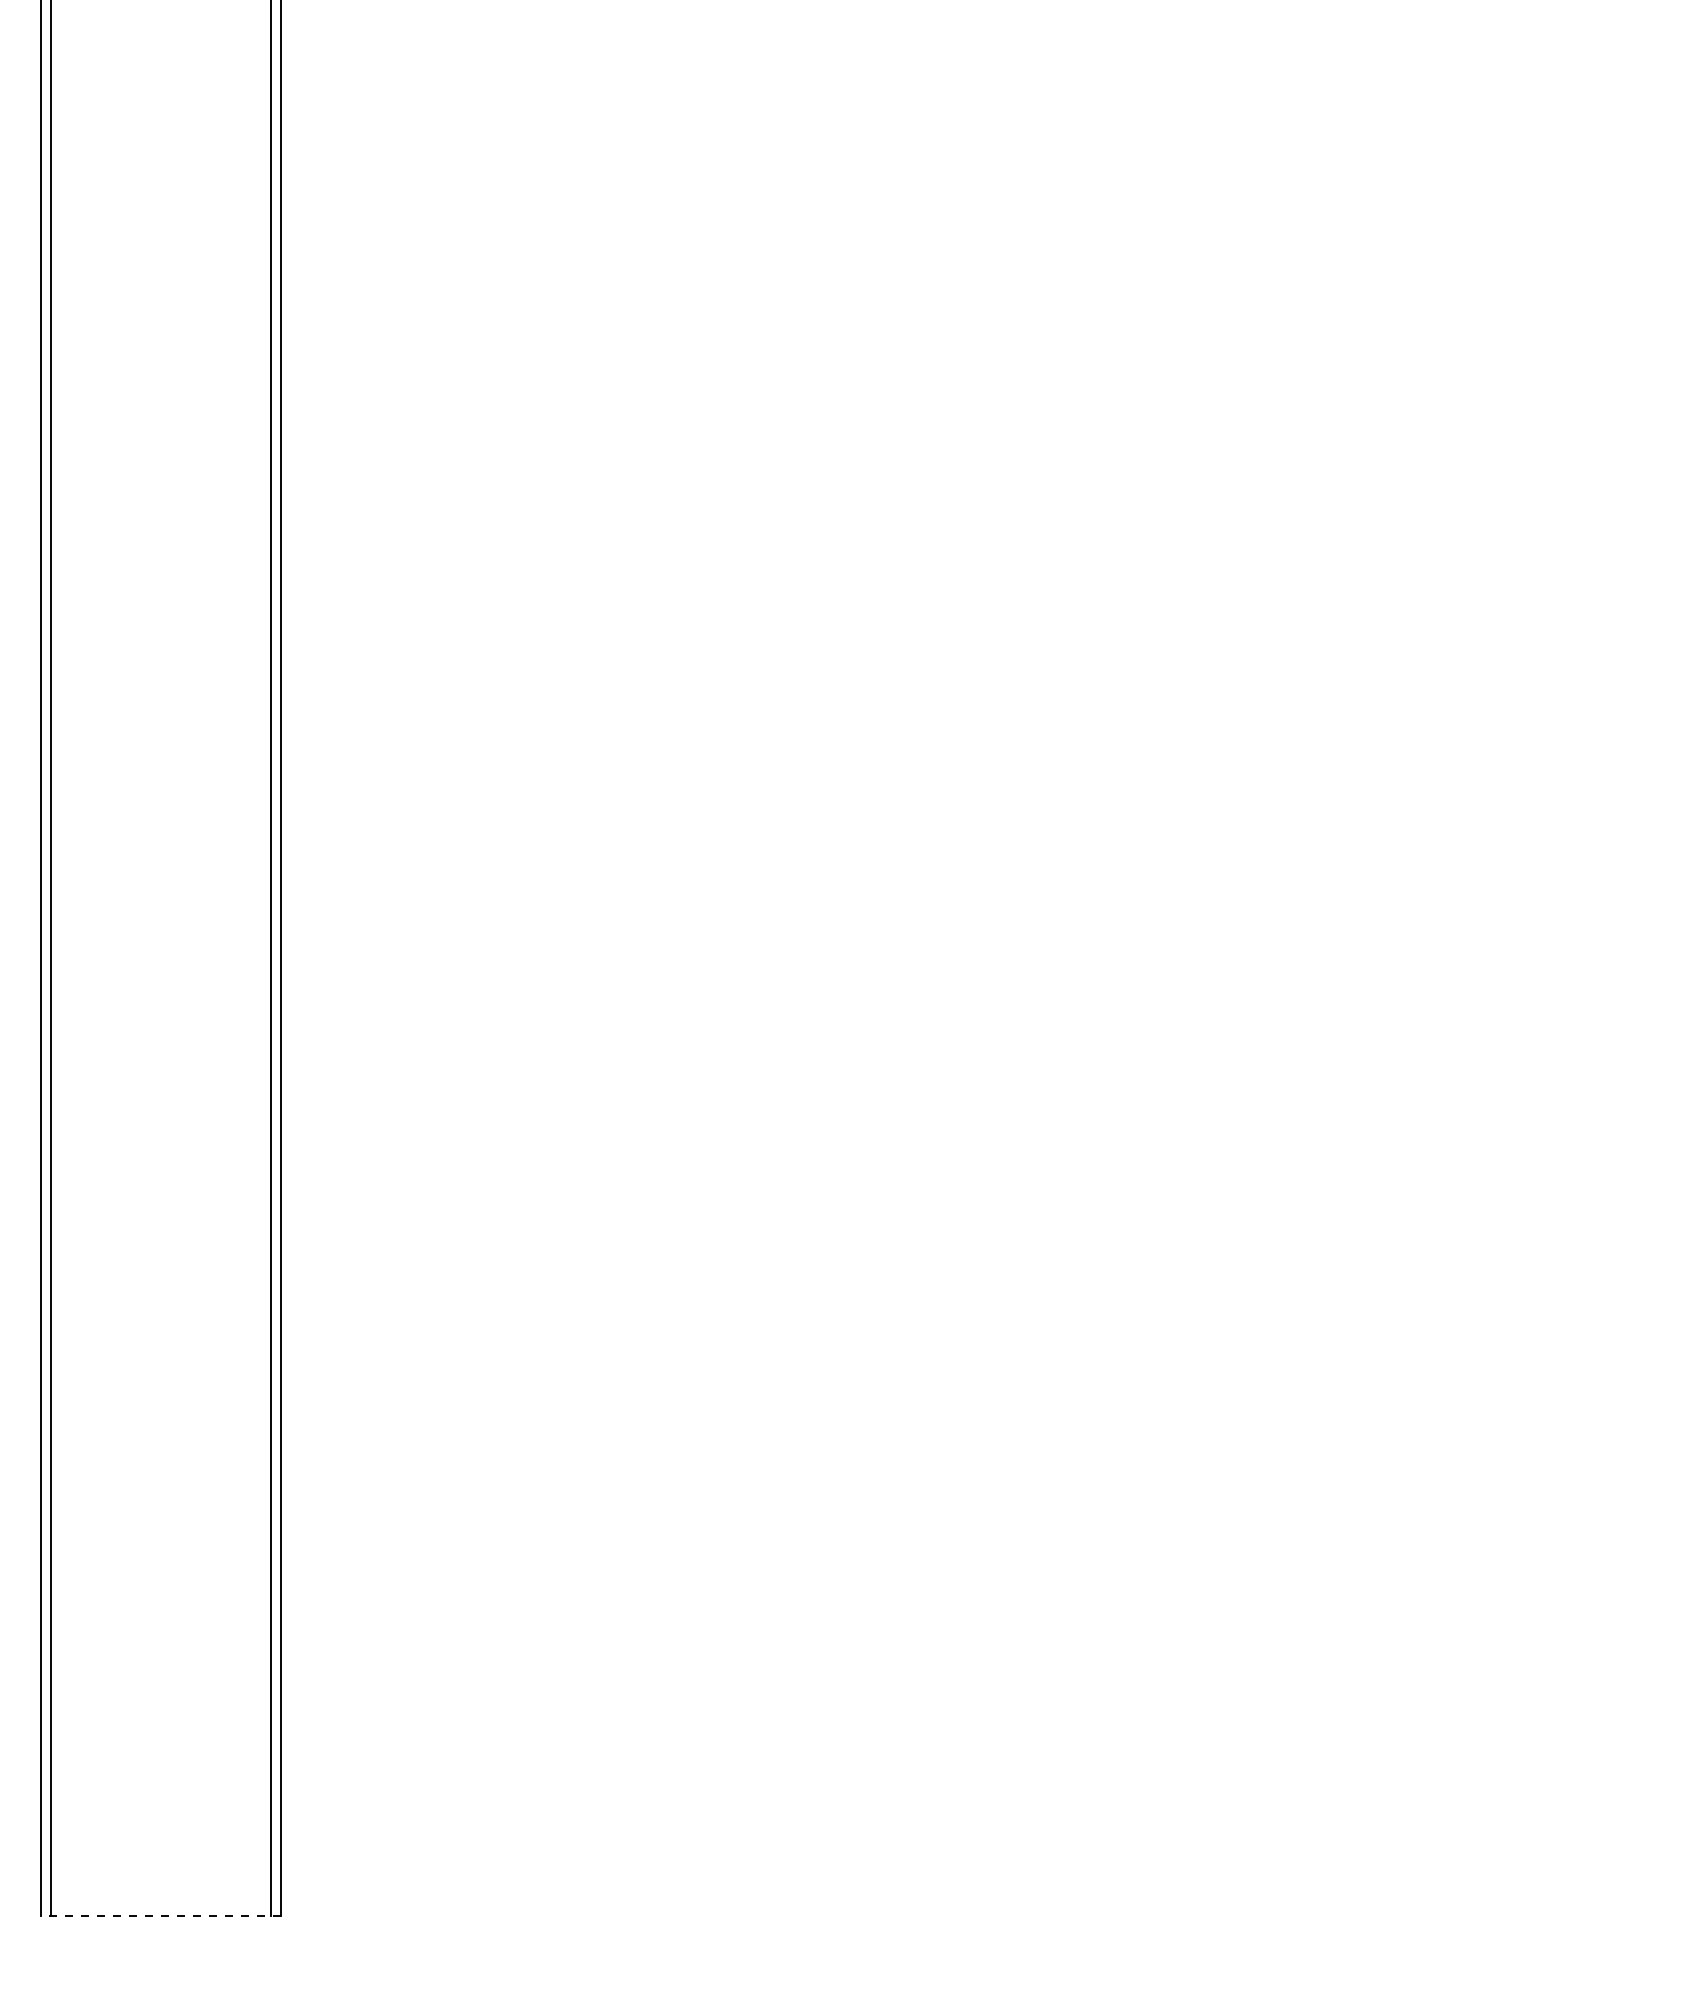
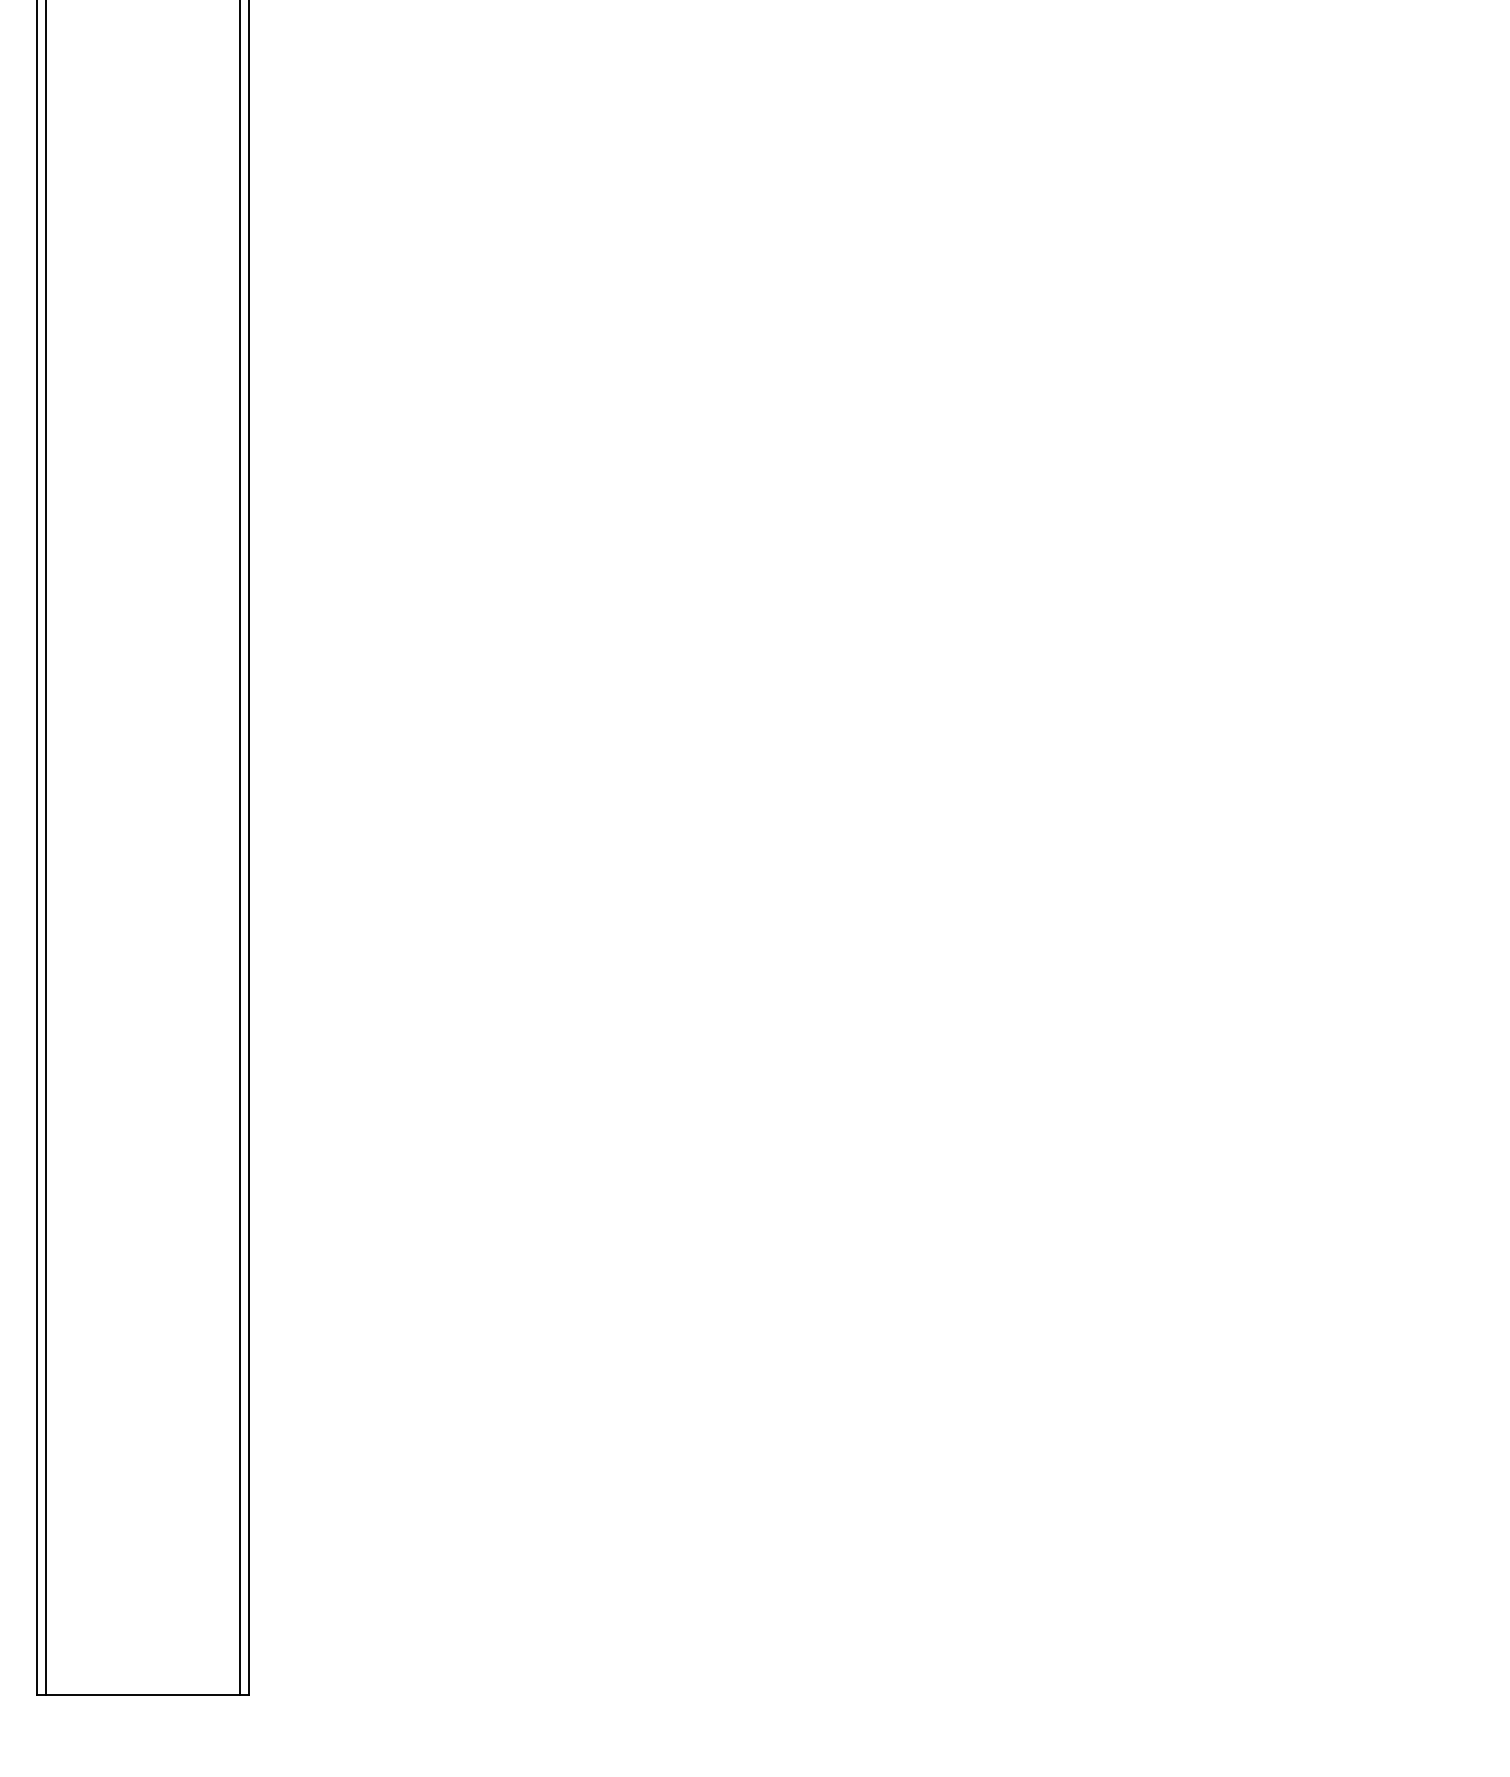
line: (160, 1916) -> (142, 1695), dashed -> solid

